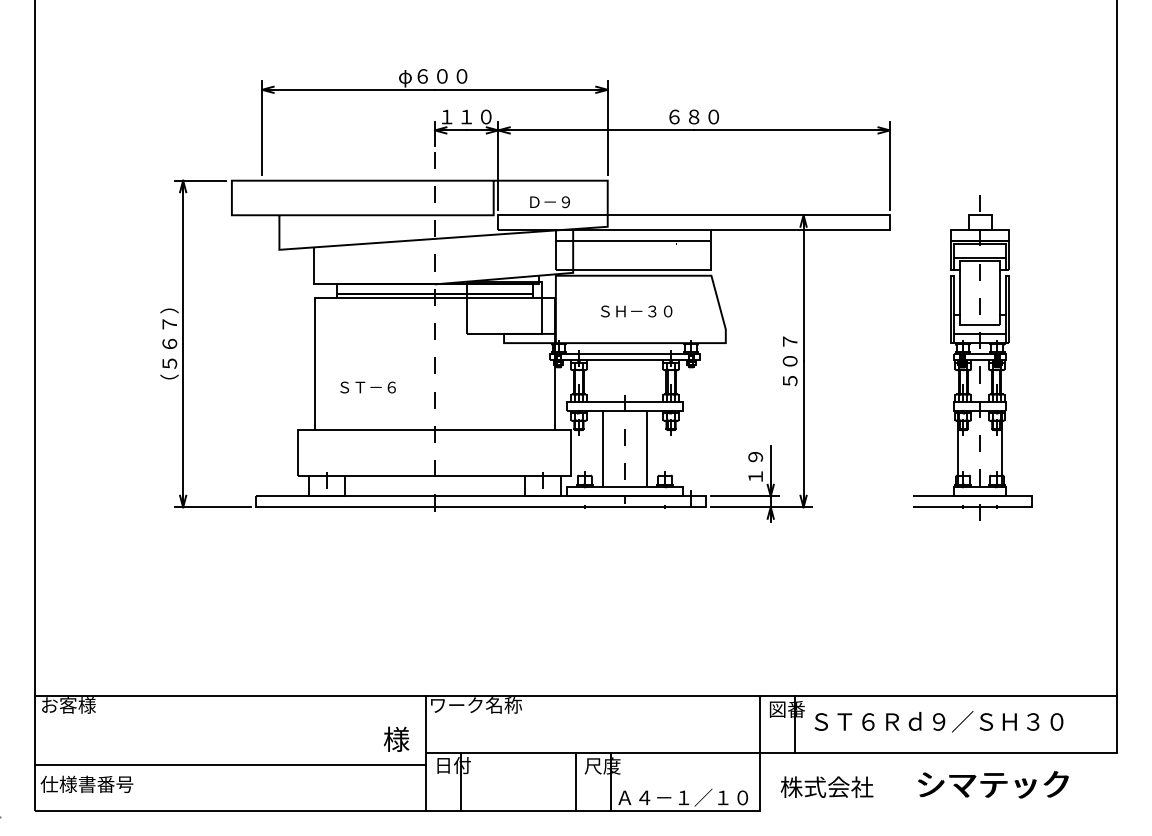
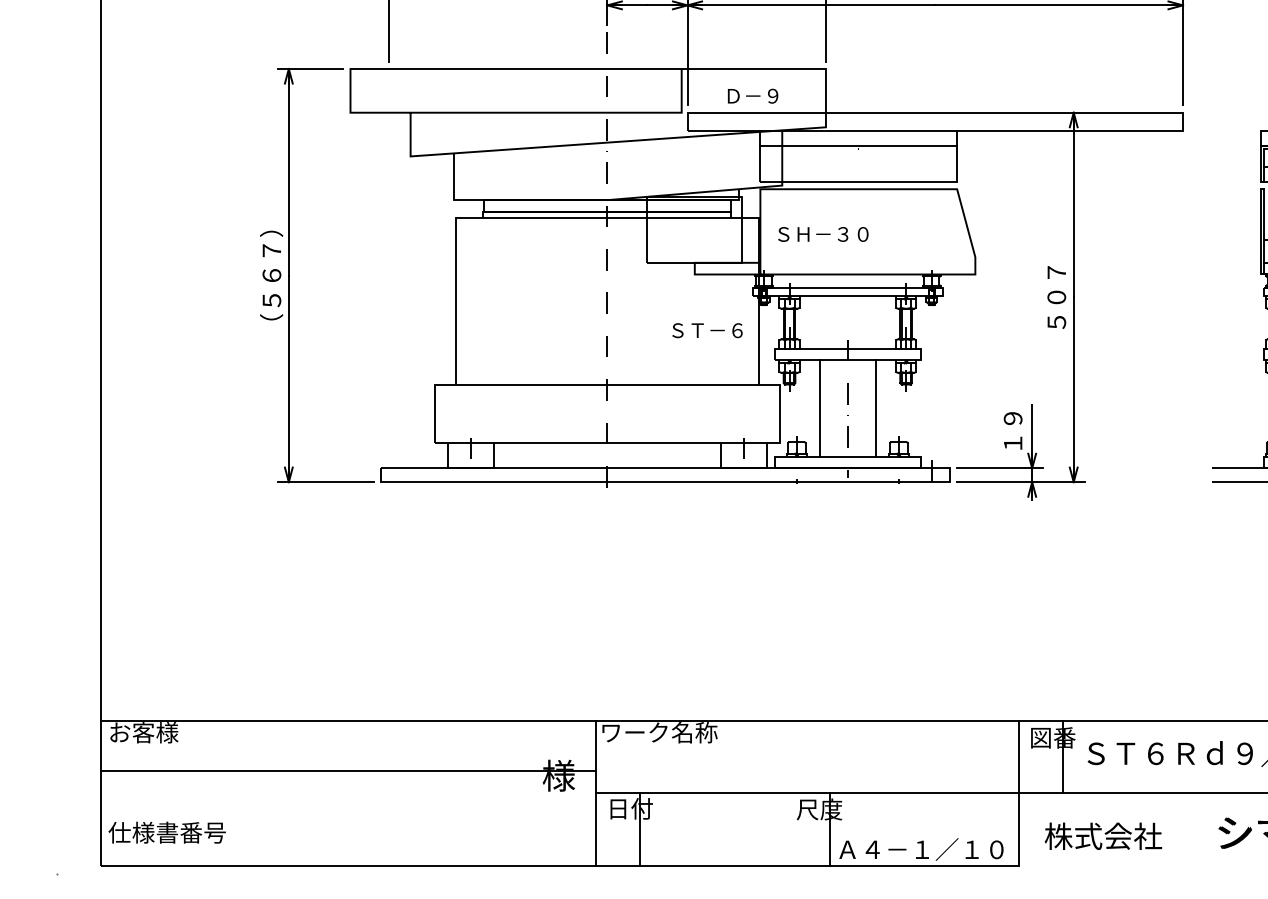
text: (636, 311) -> (823, 234), moved
text: (367, 387) -> (706, 330), moved
line: (230, 764) -> (348, 770), moved
line: (576, 781) -> (786, 829), removed

